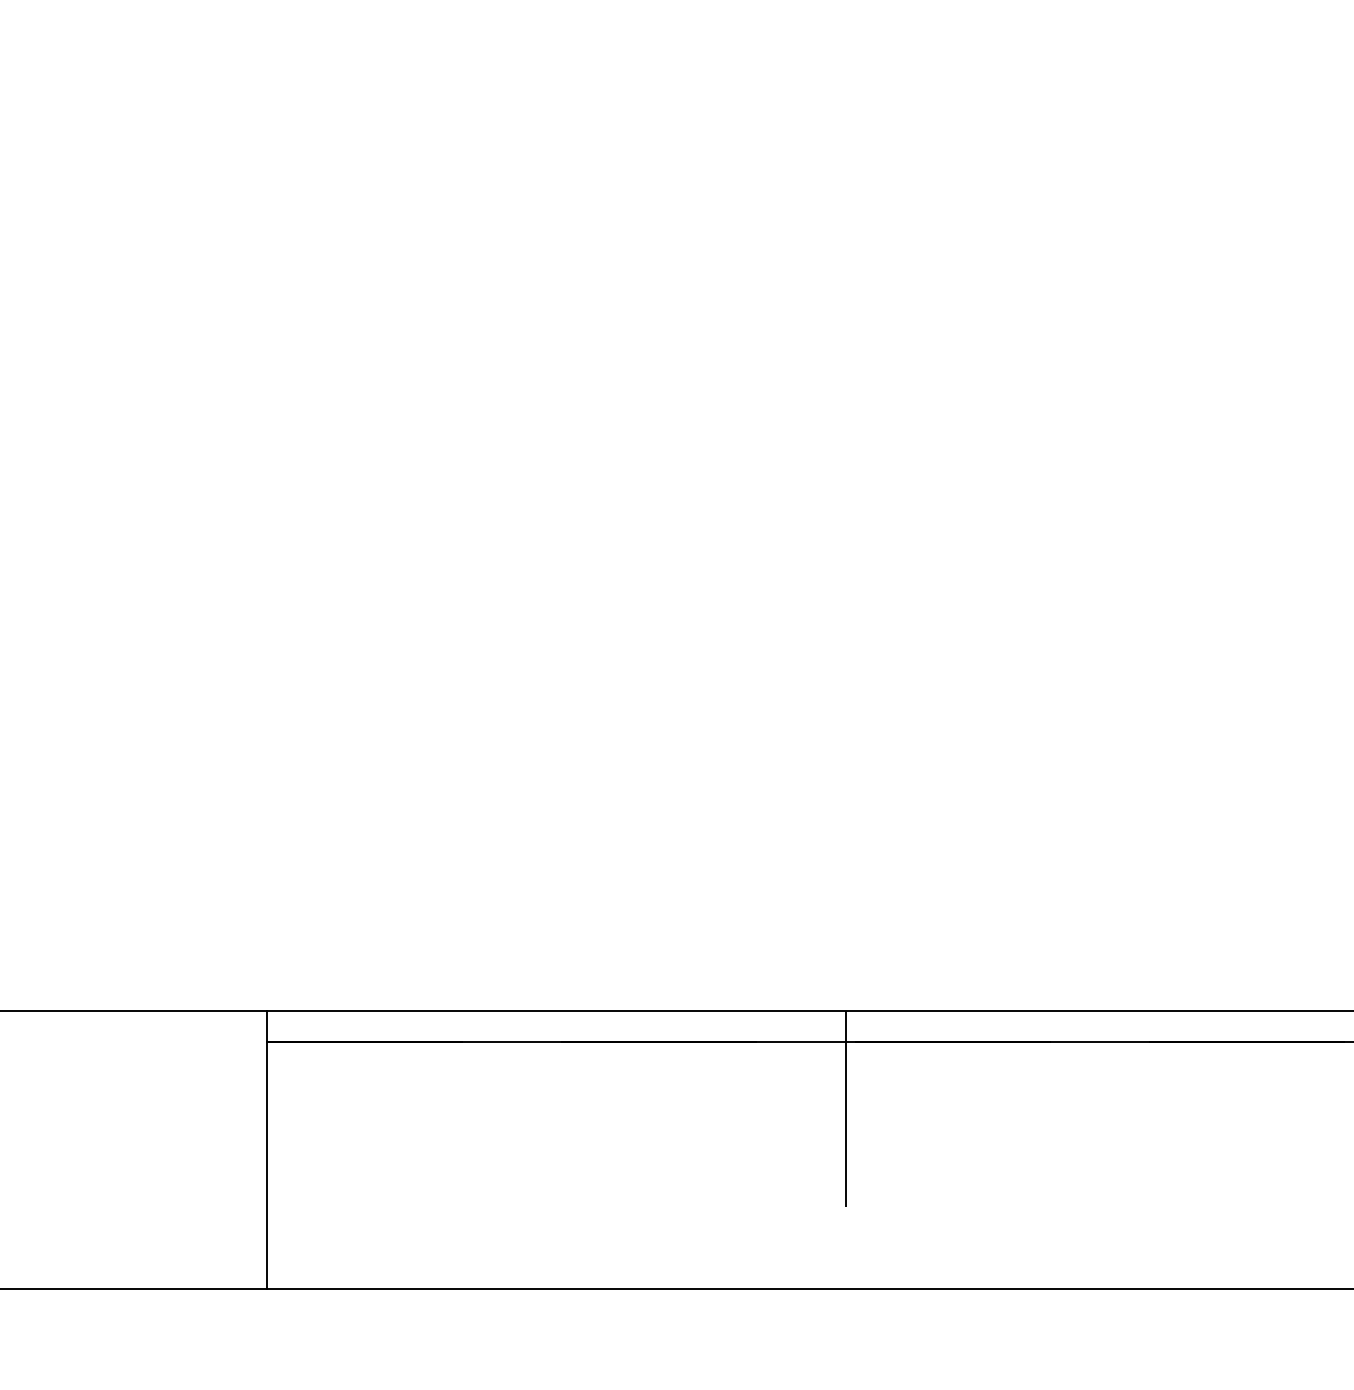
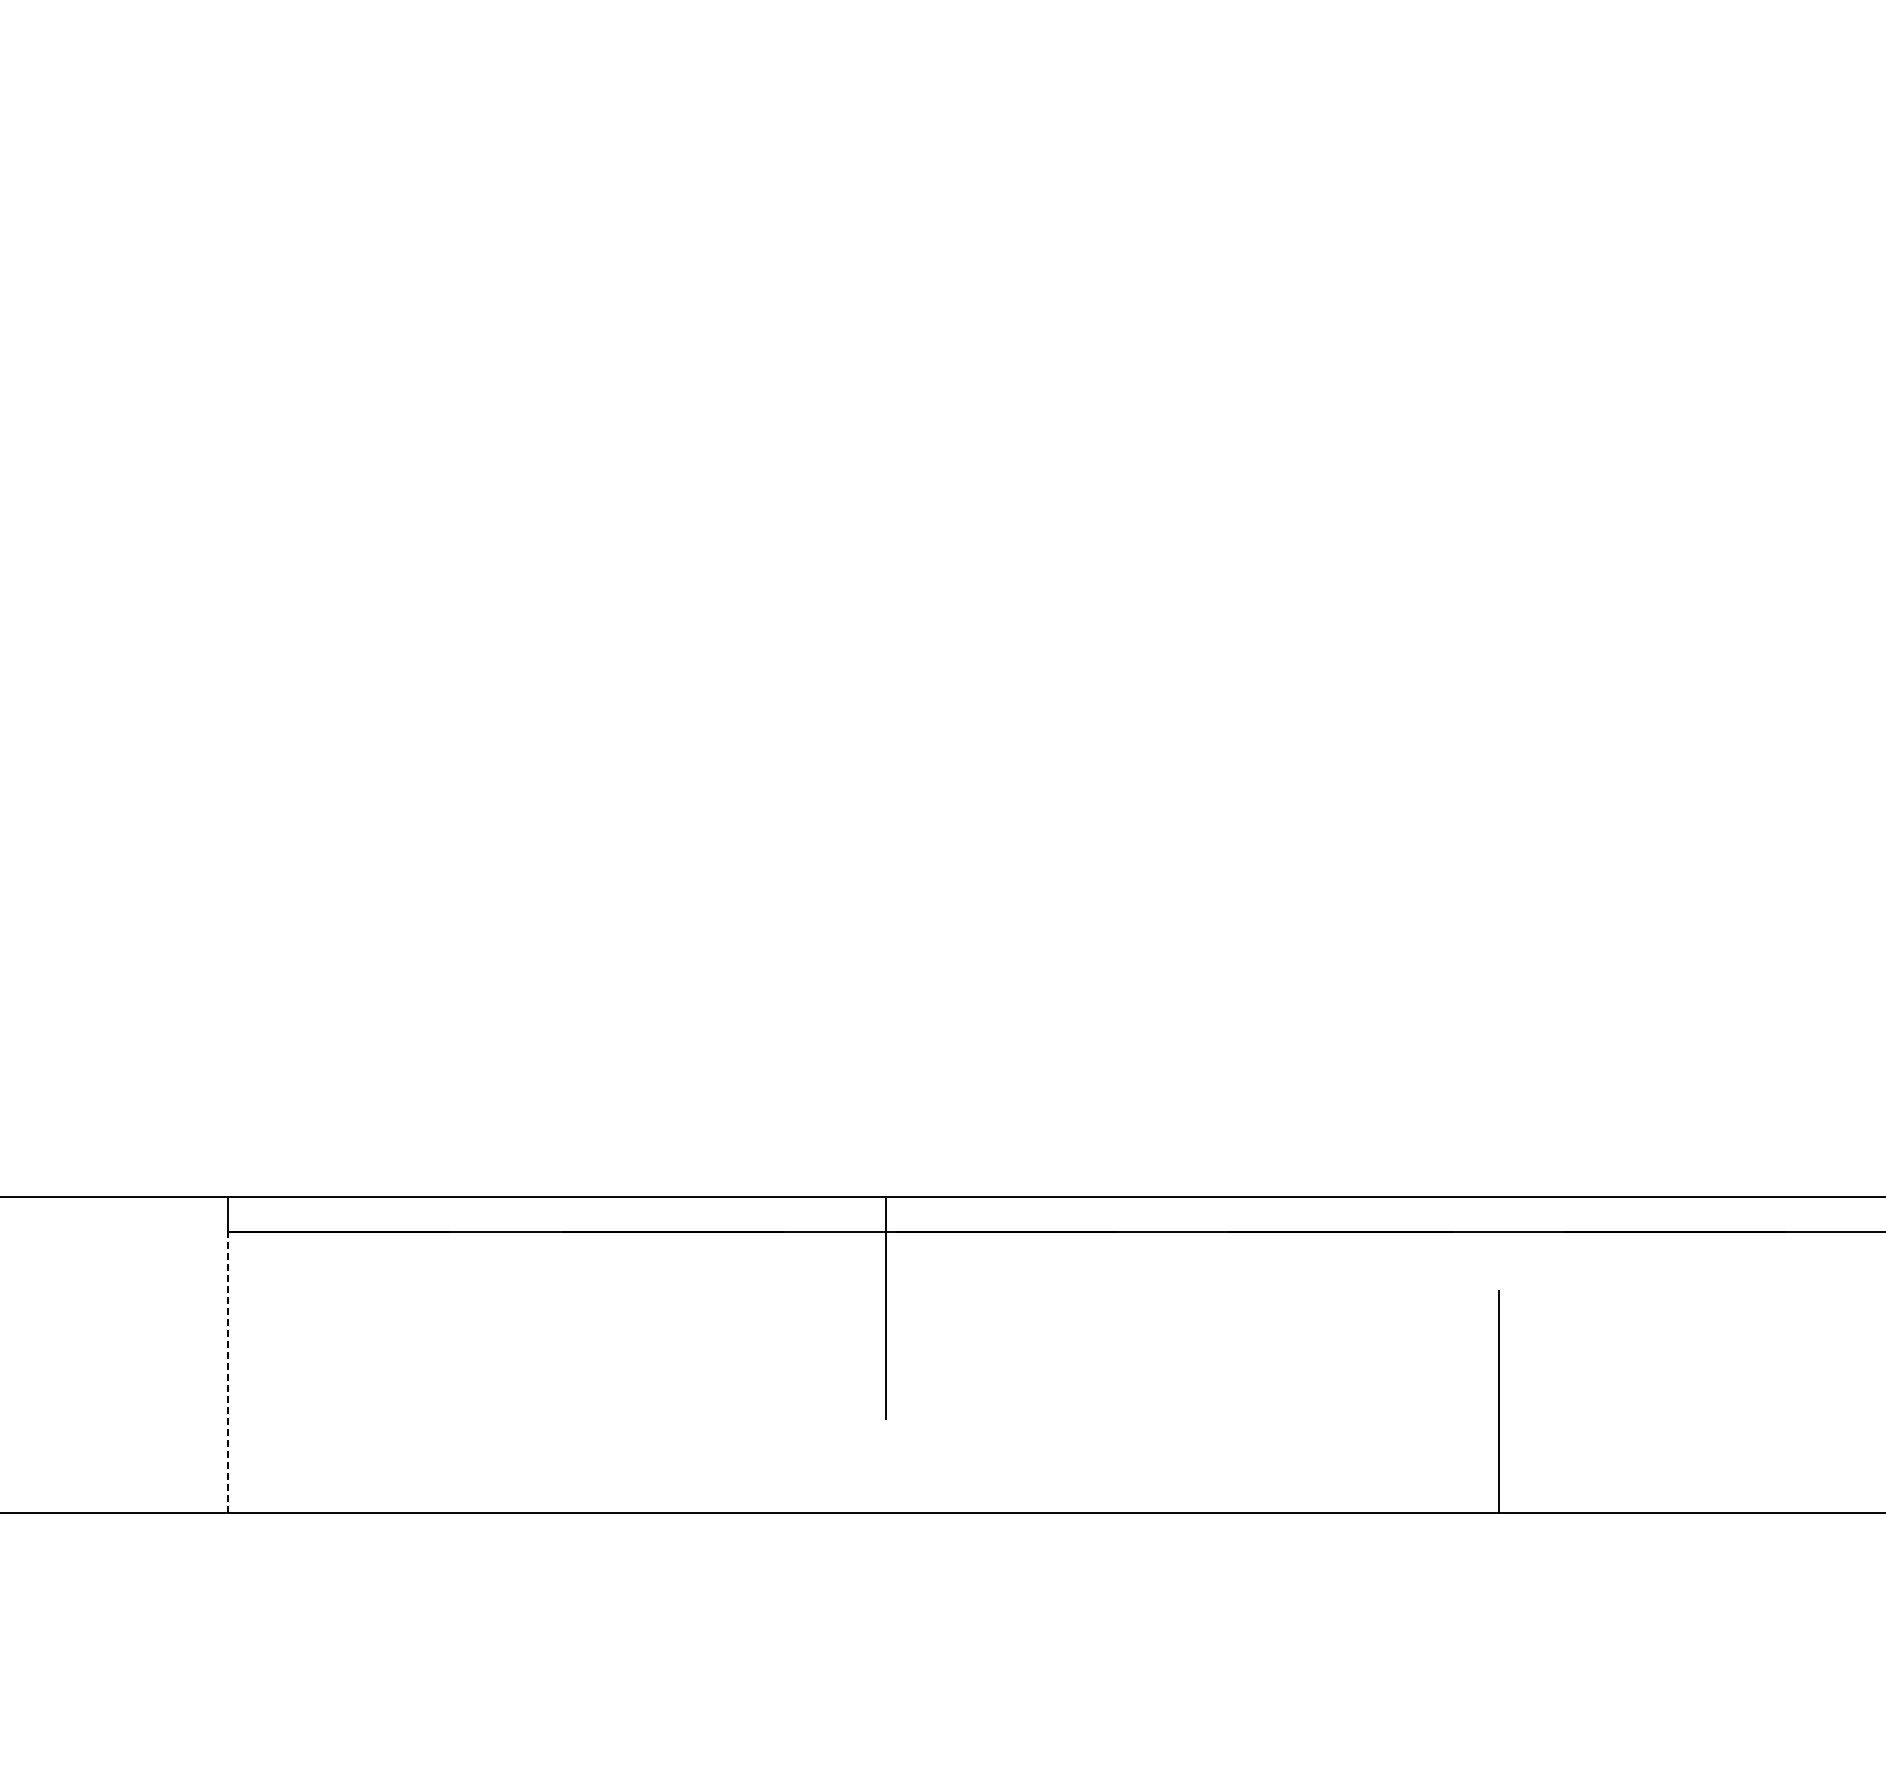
line: (266, 1165) -> (227, 1372), solid -> dashed

